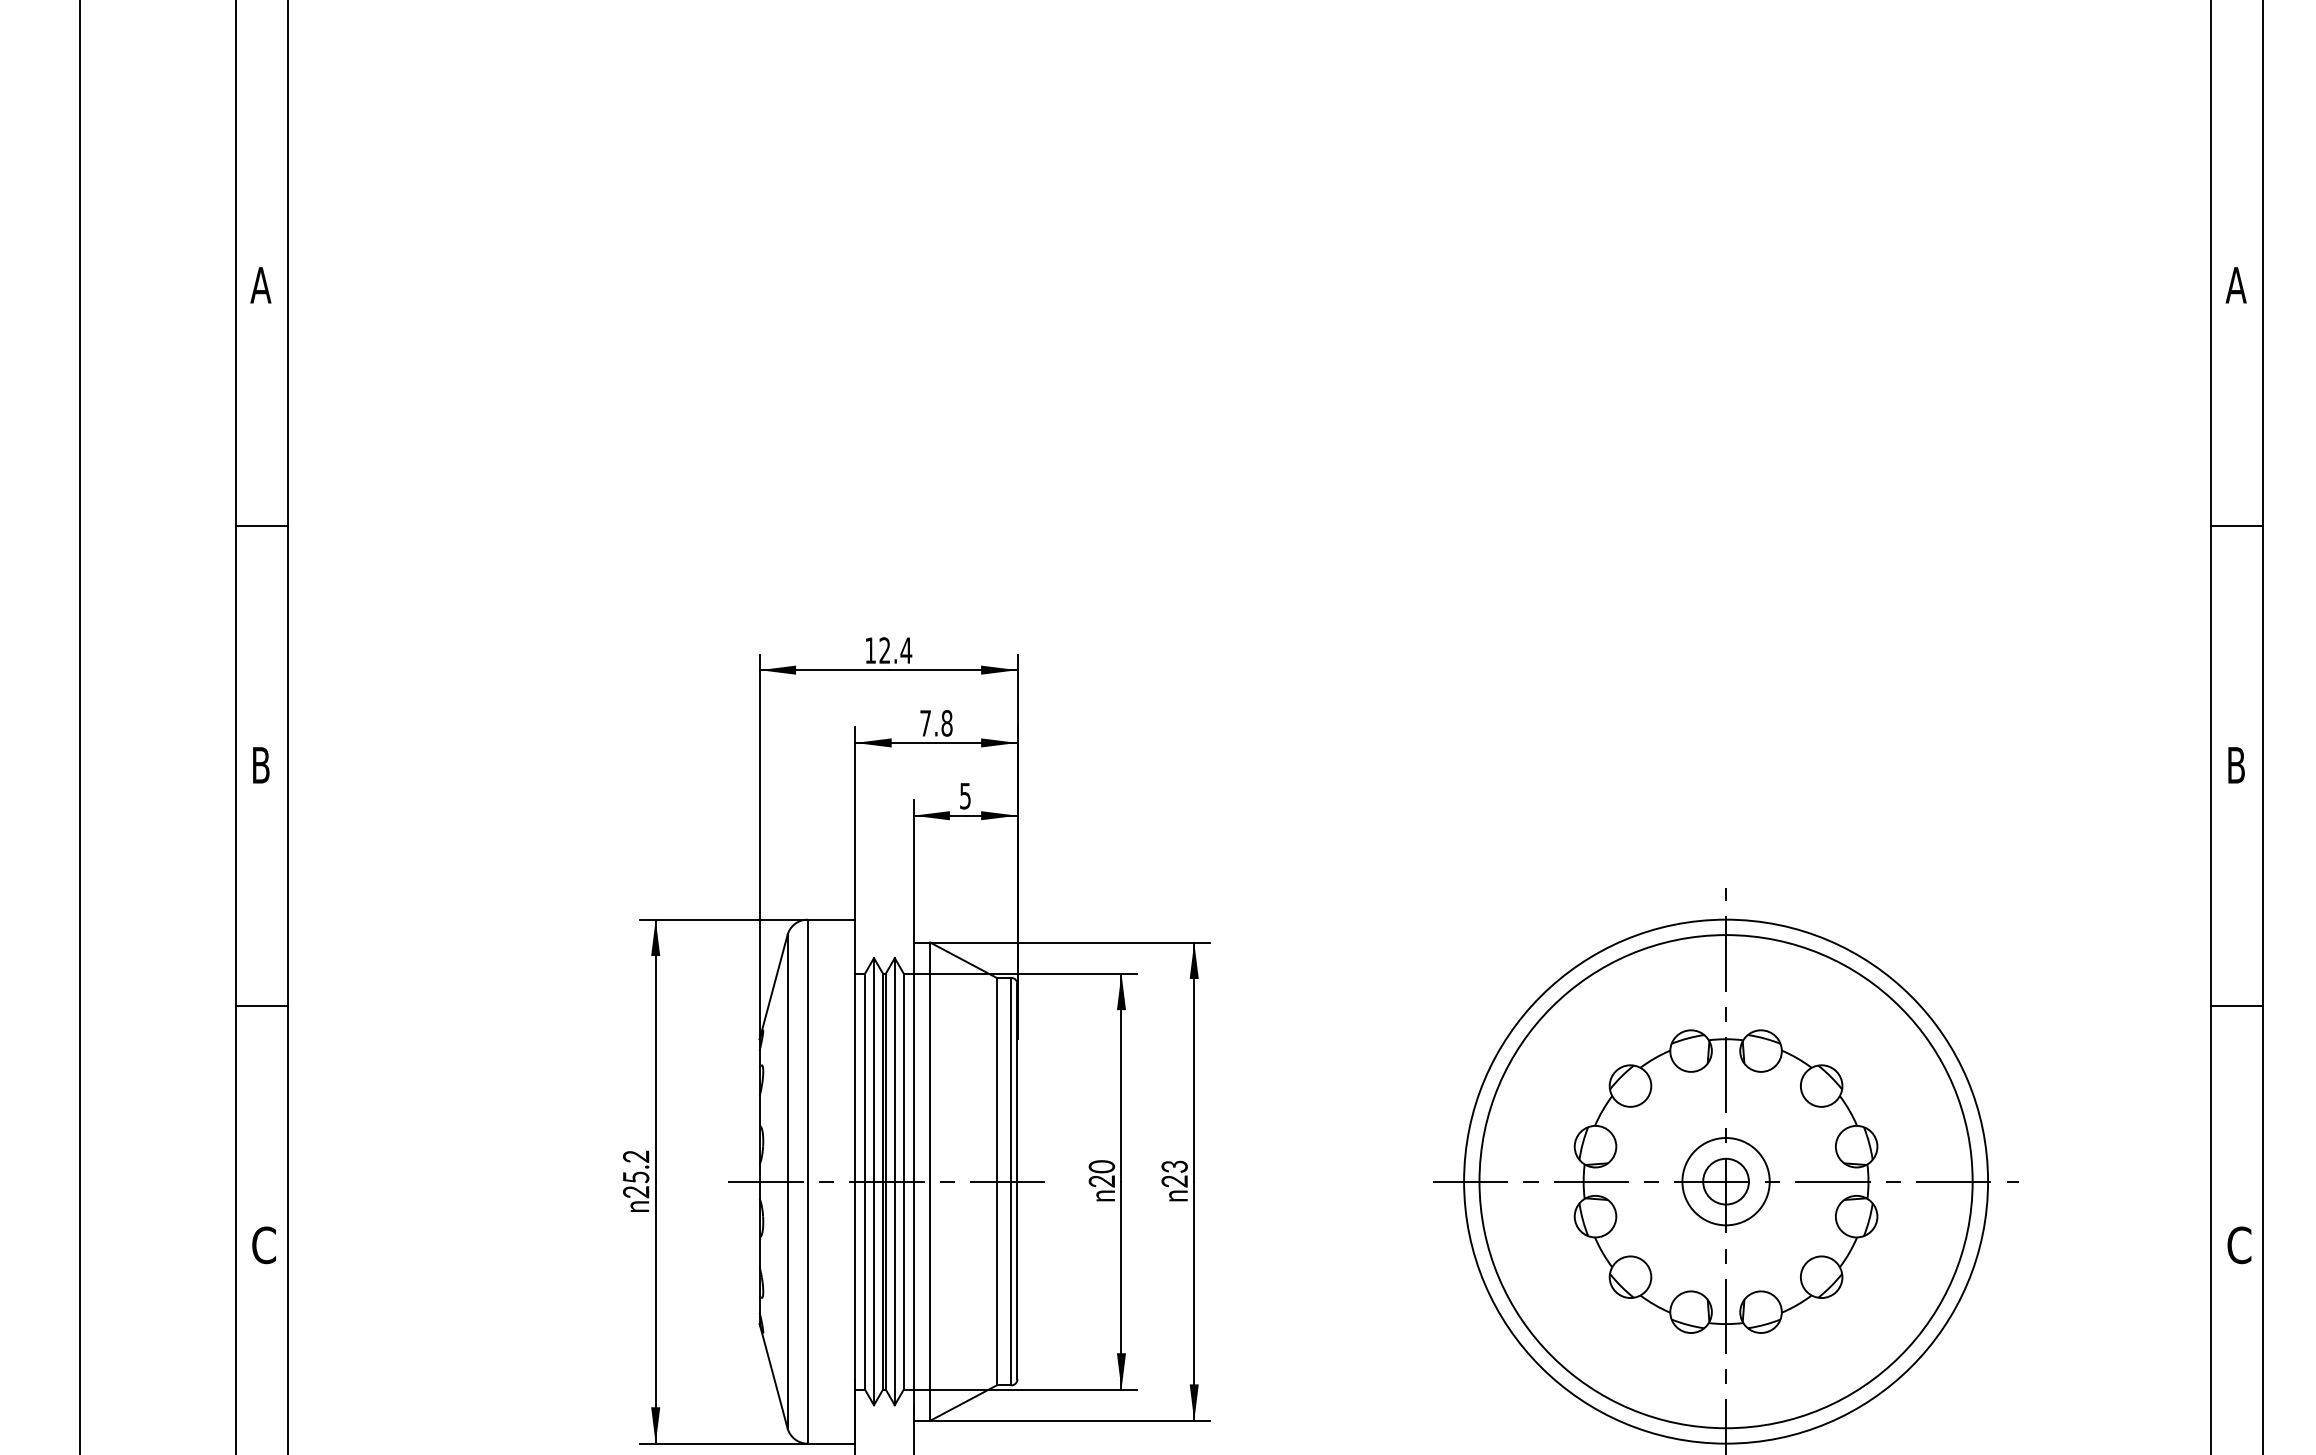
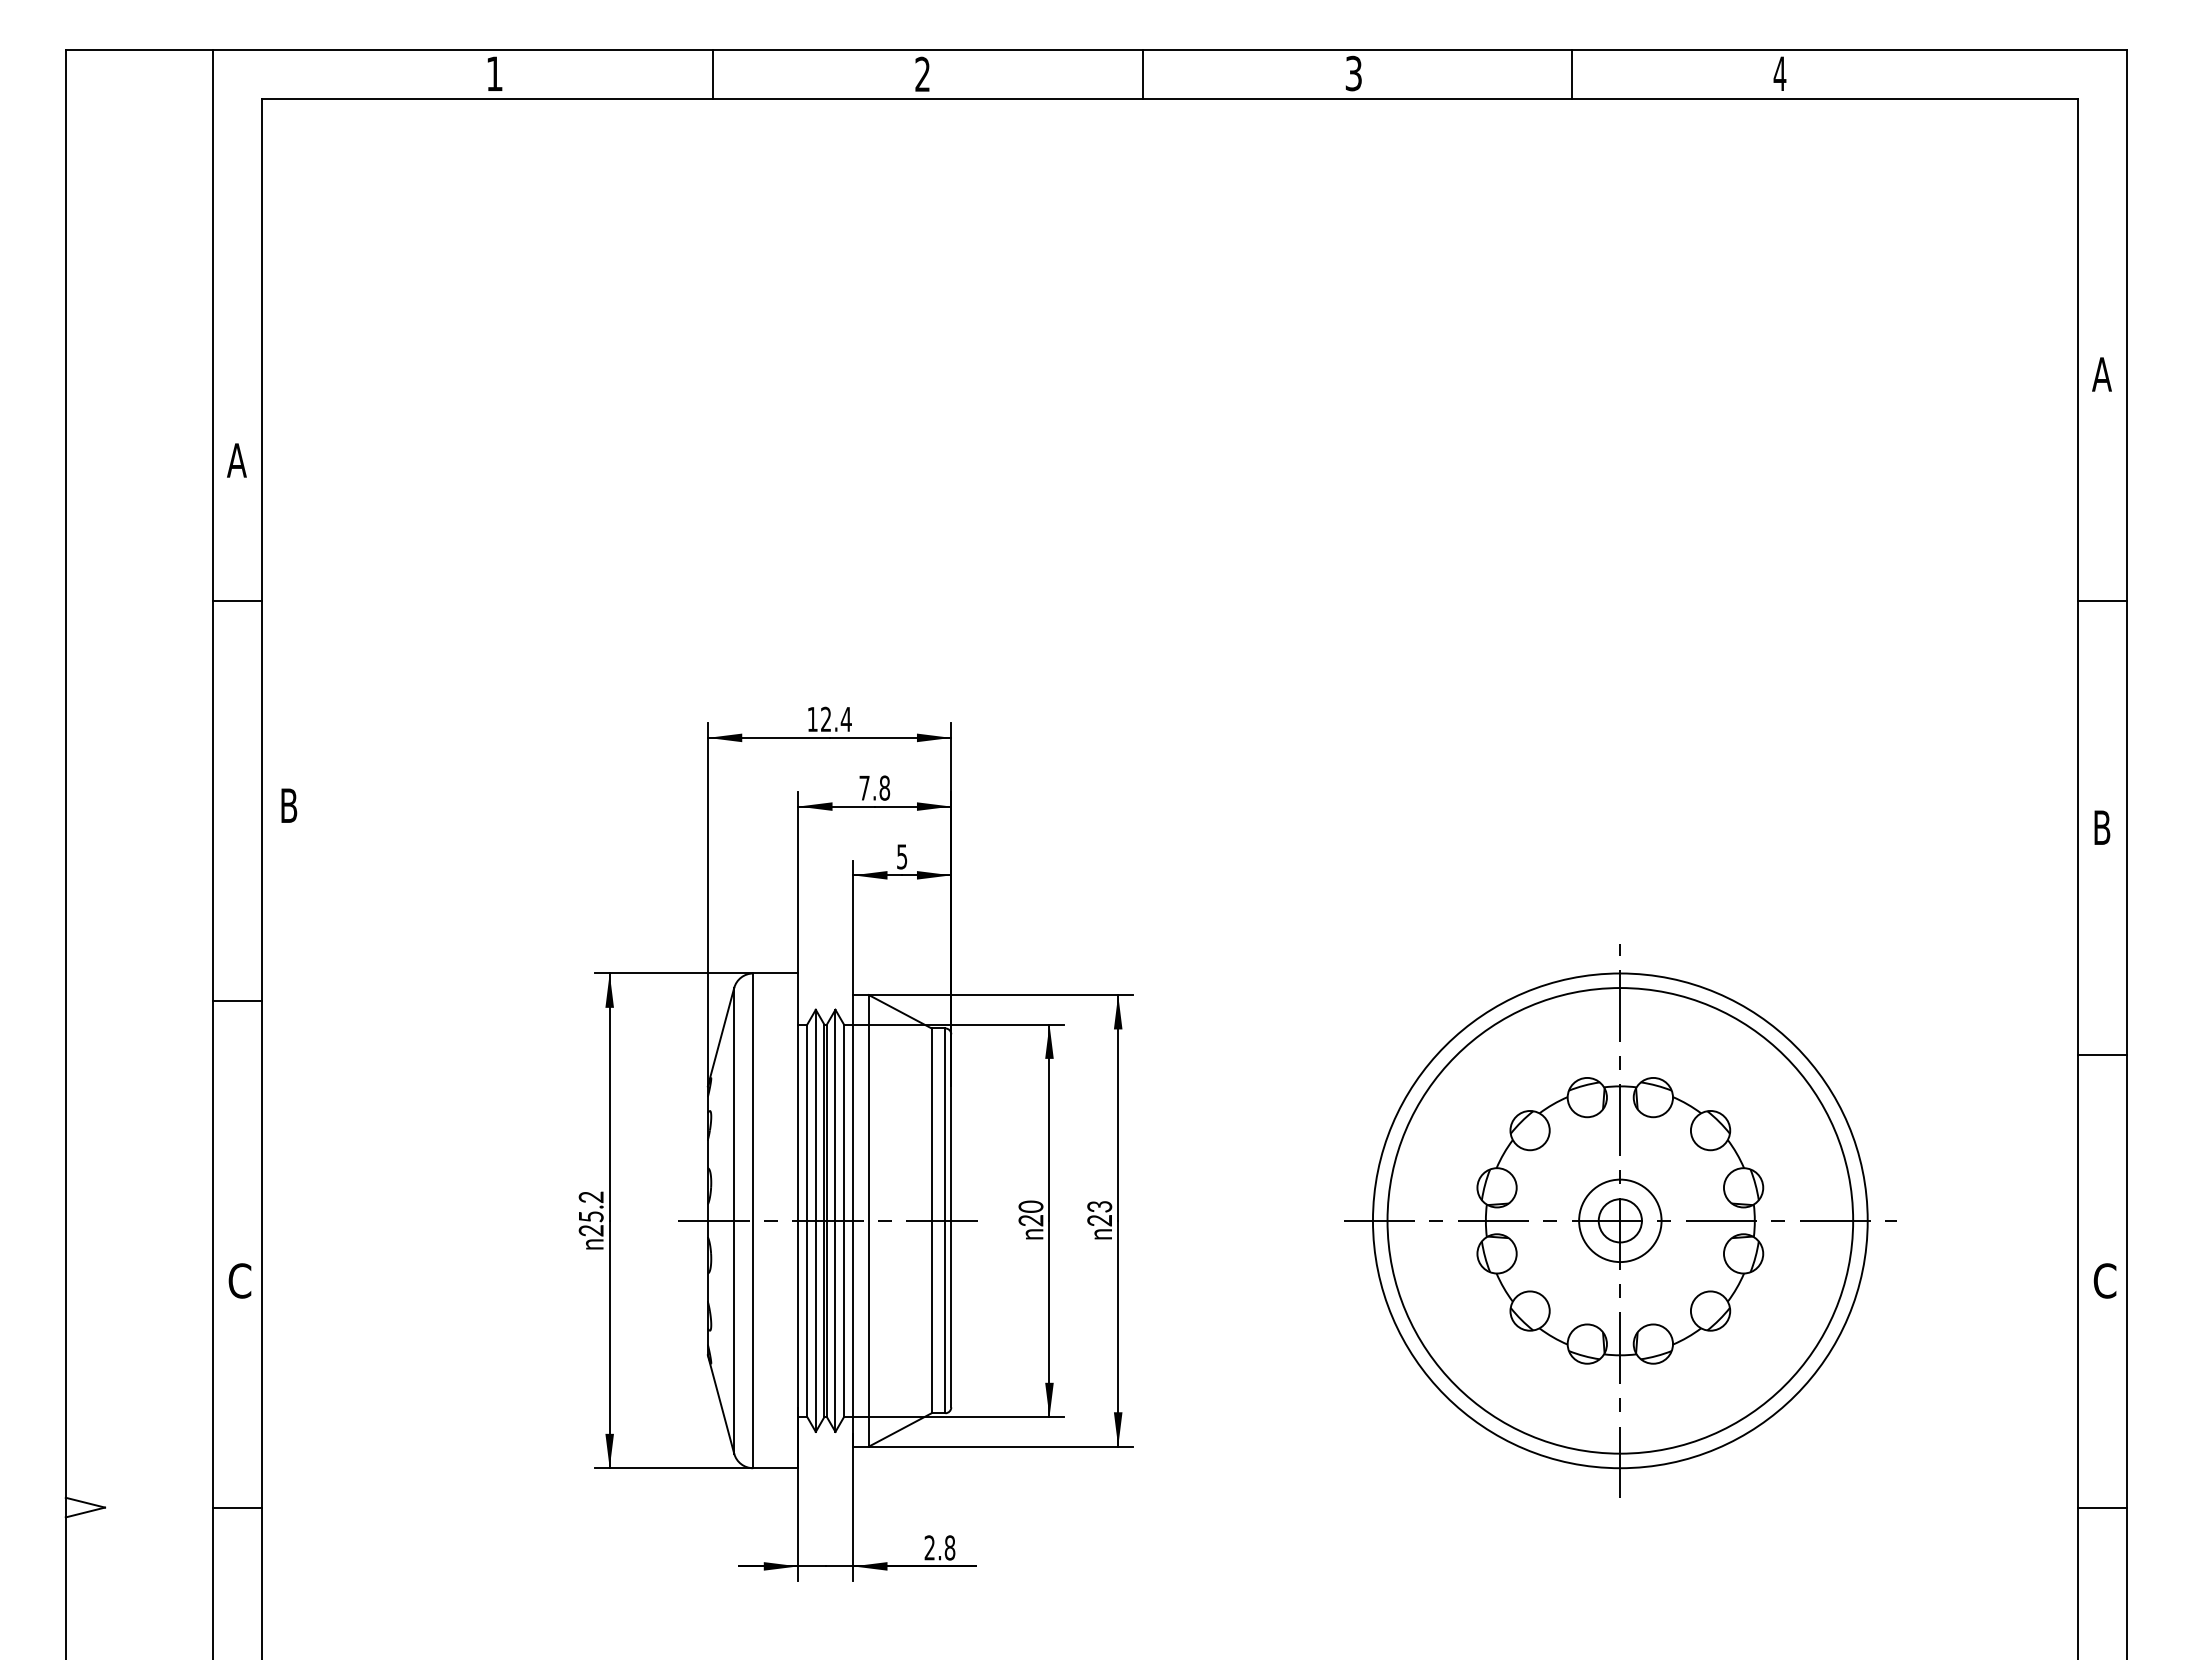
text: (260, 285) -> (236, 460), moved
text: (261, 765) -> (289, 805), moved
line: (261, 1005) -> (237, 1000), moved

